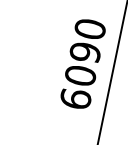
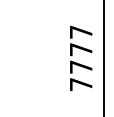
text: (82, 64) -> (80, 58), 6090 -> 7777

